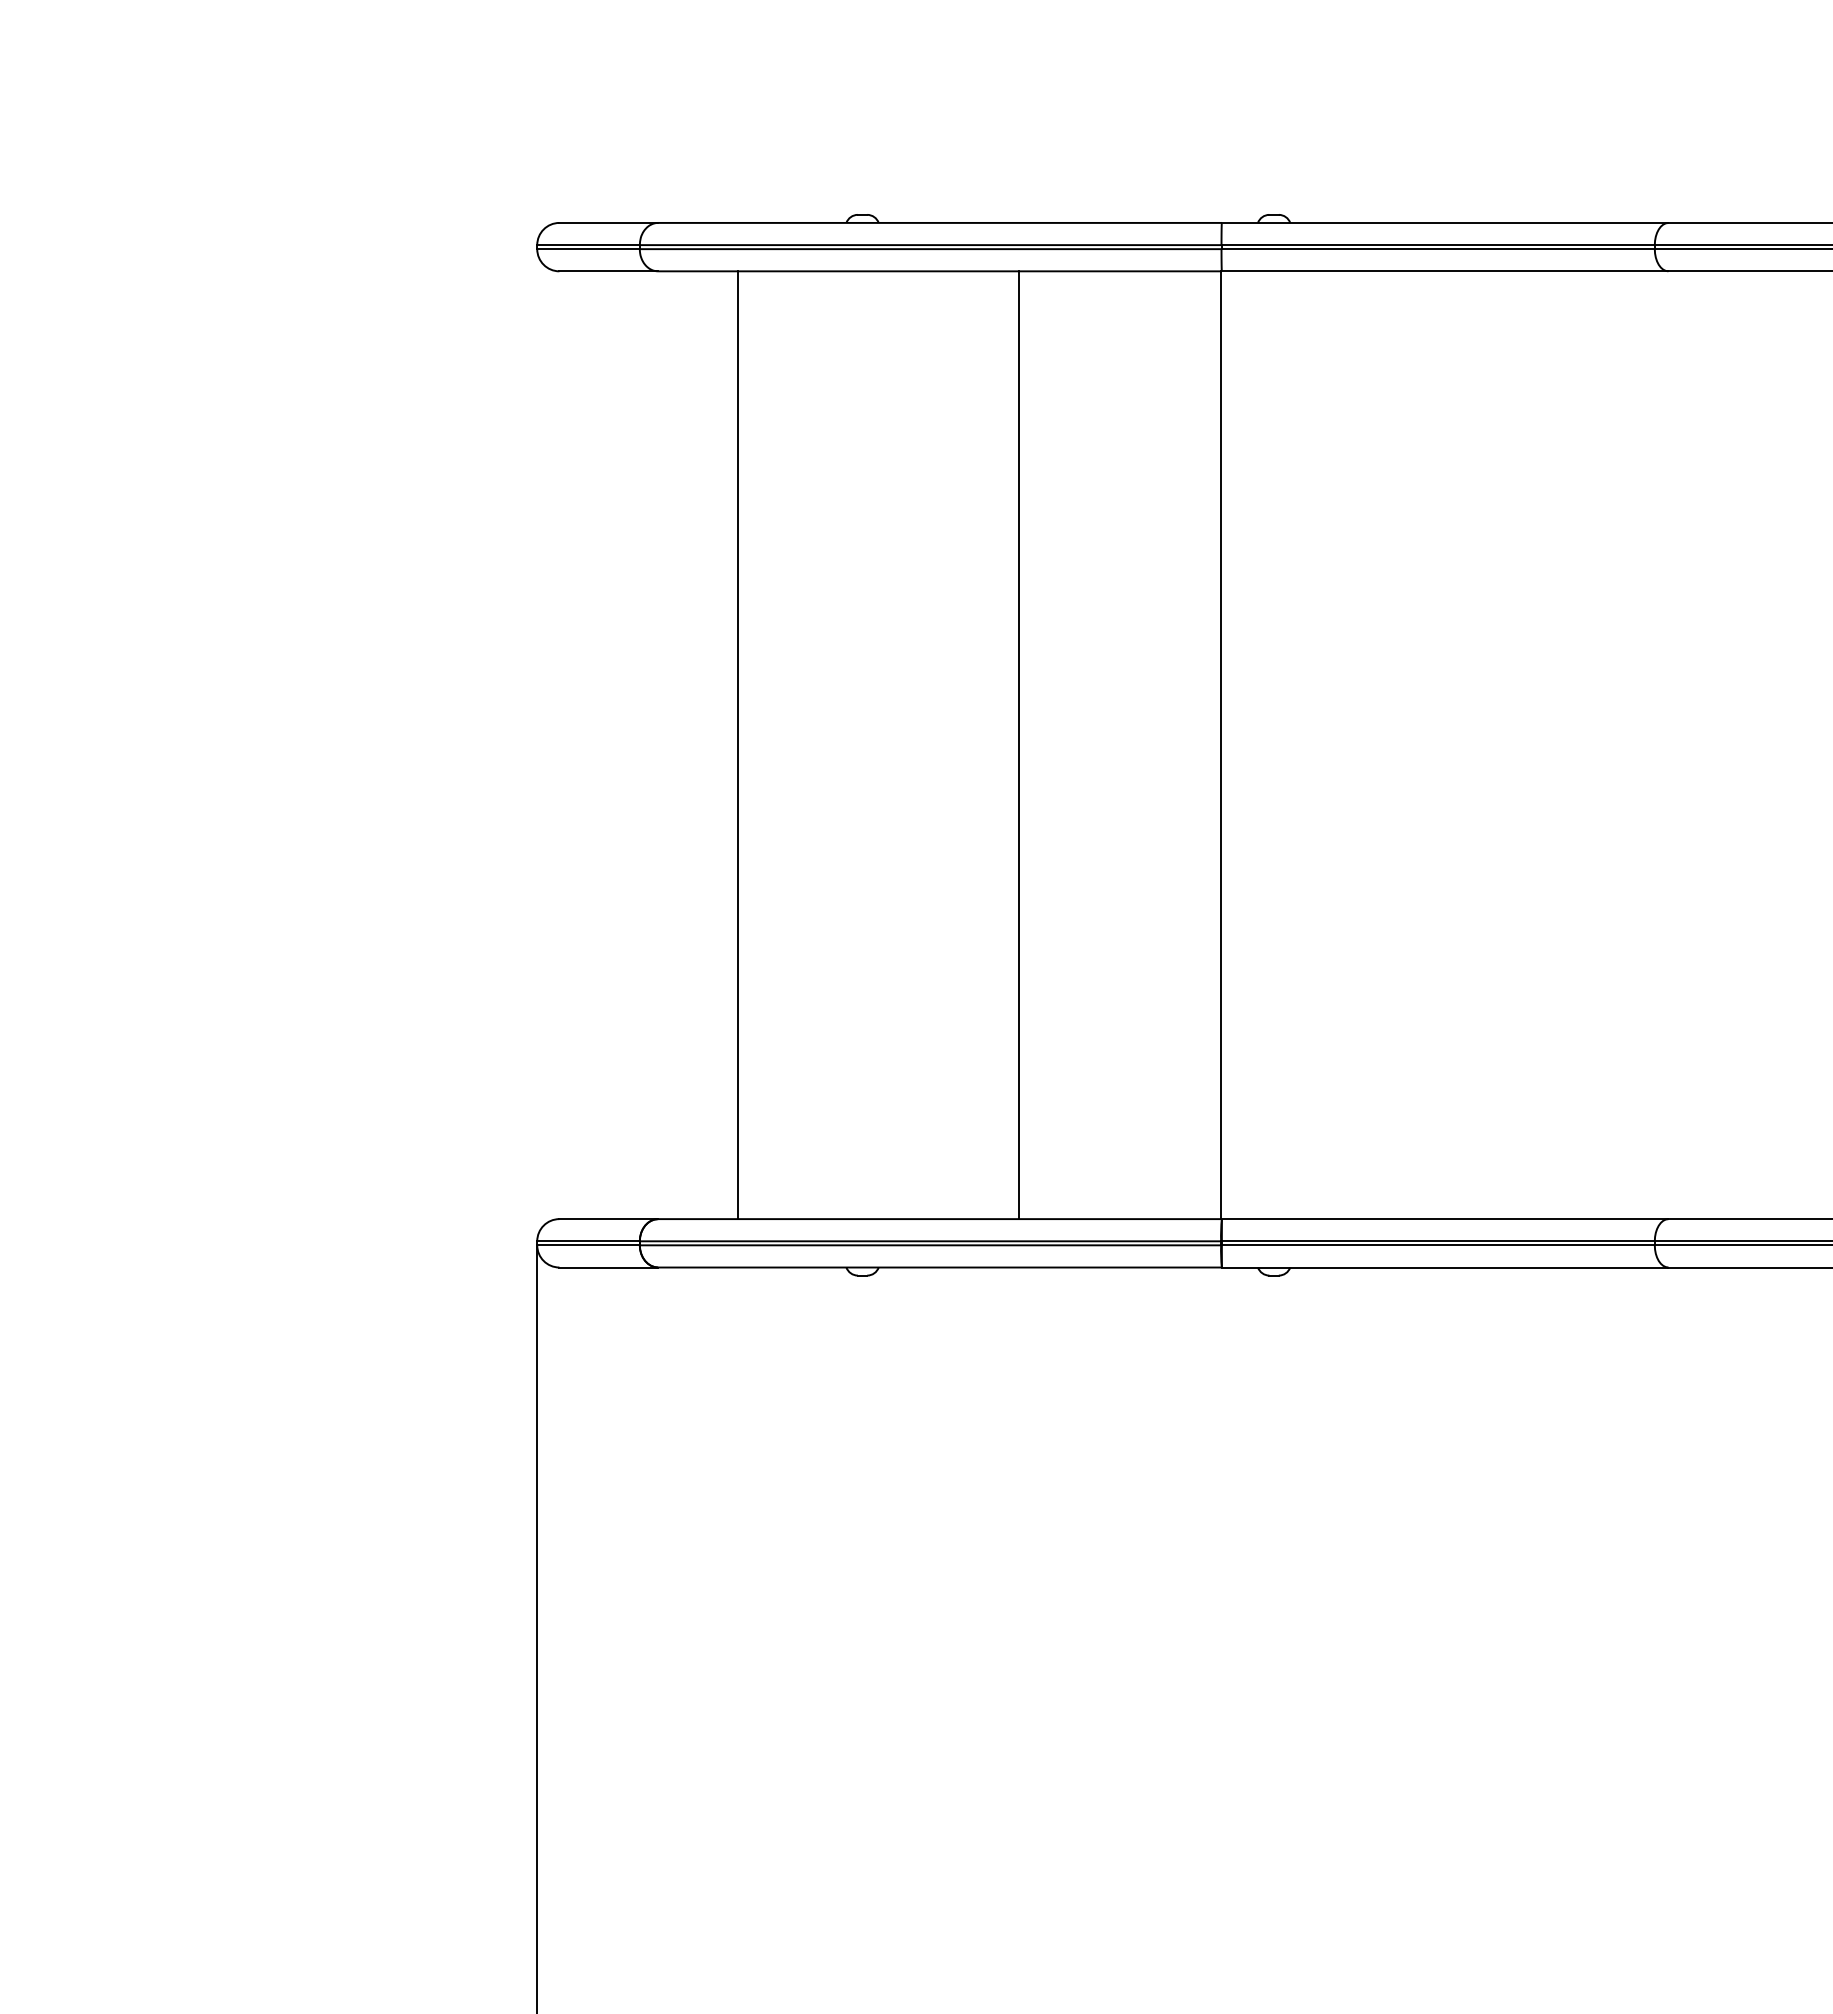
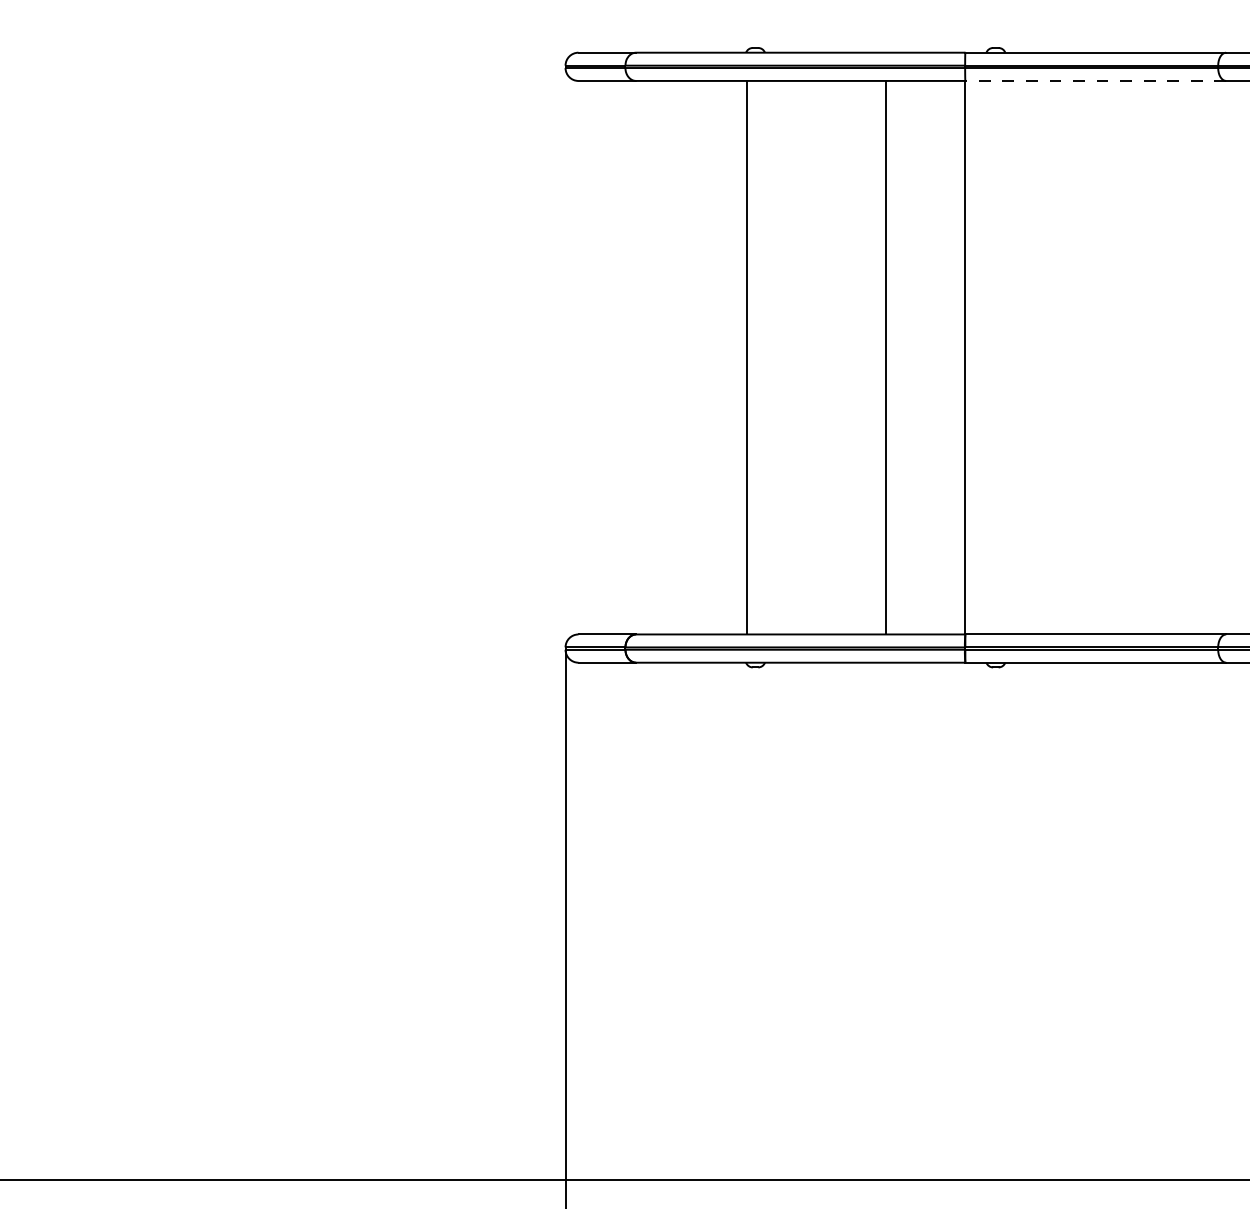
line: (1444, 270) -> (1095, 80), solid -> dashed
line: (737, 744) -> (746, 357), moved
line: (1020, 744) -> (886, 357), moved

